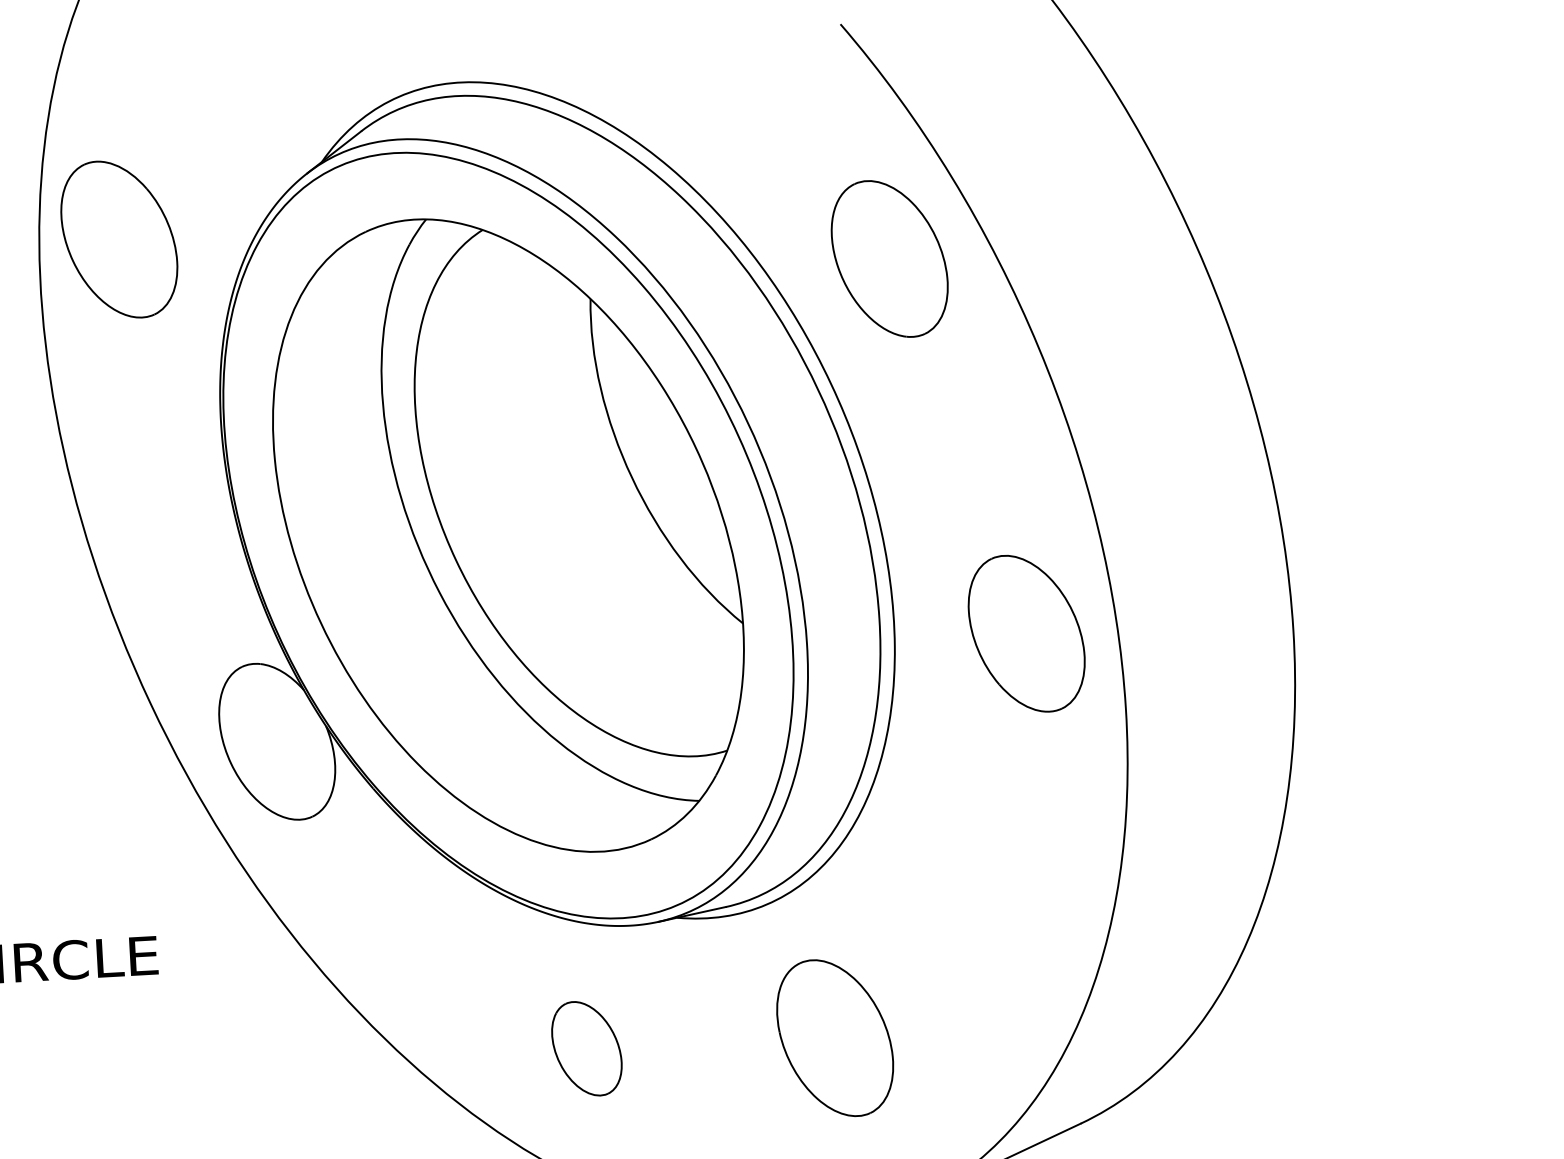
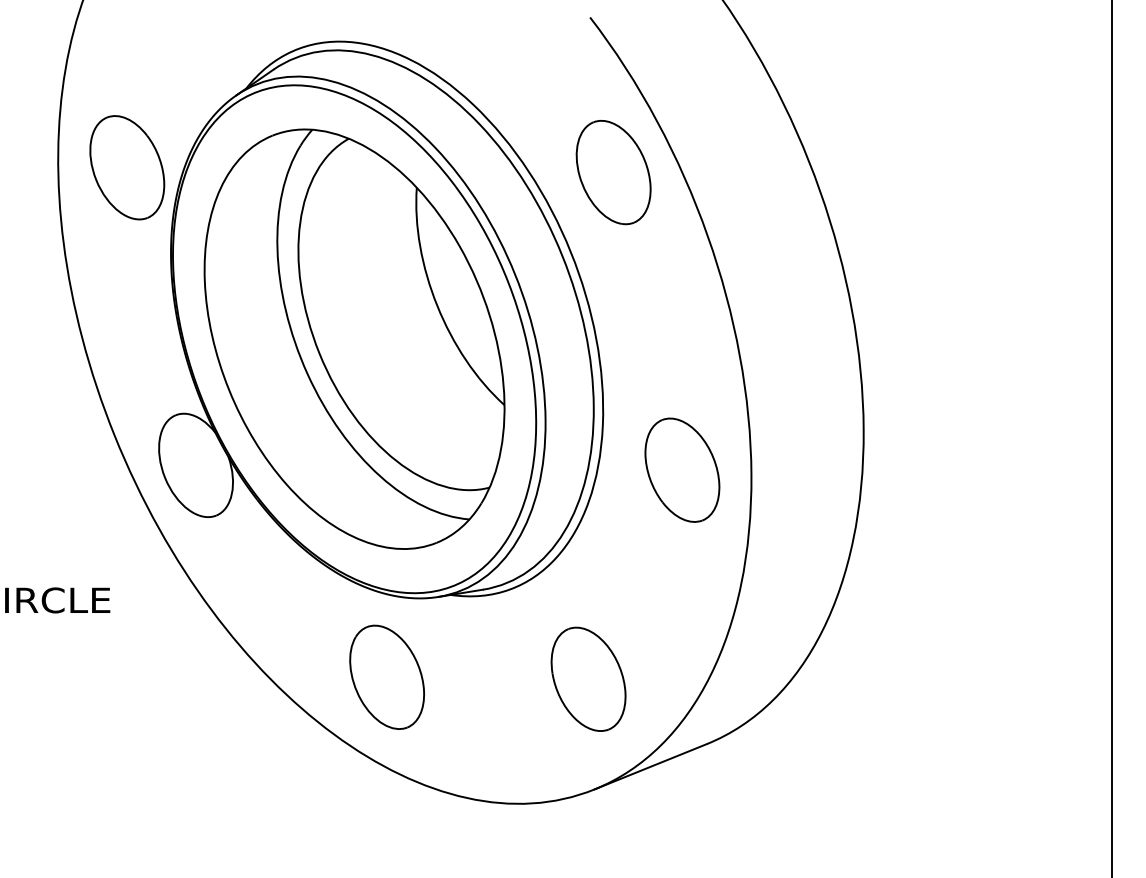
part: (119, 239) -> (127, 167), moved
part: (1026, 632) -> (682, 469), moved
part: (834, 1036) -> (588, 678), moved
part: (585, 1047) -> (386, 676), size x1.67

